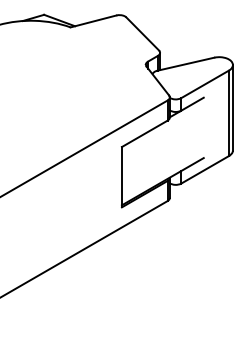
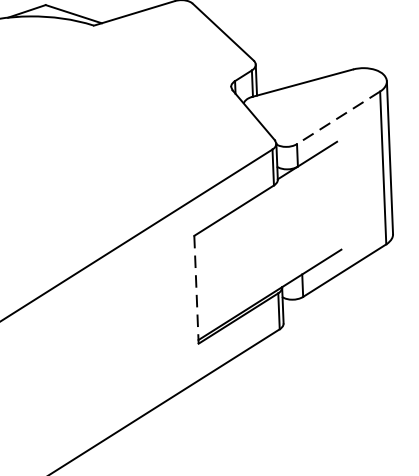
line: (204, 84) -> (337, 118), solid -> dashed
line: (121, 177) -> (195, 290), solid -> dashed

